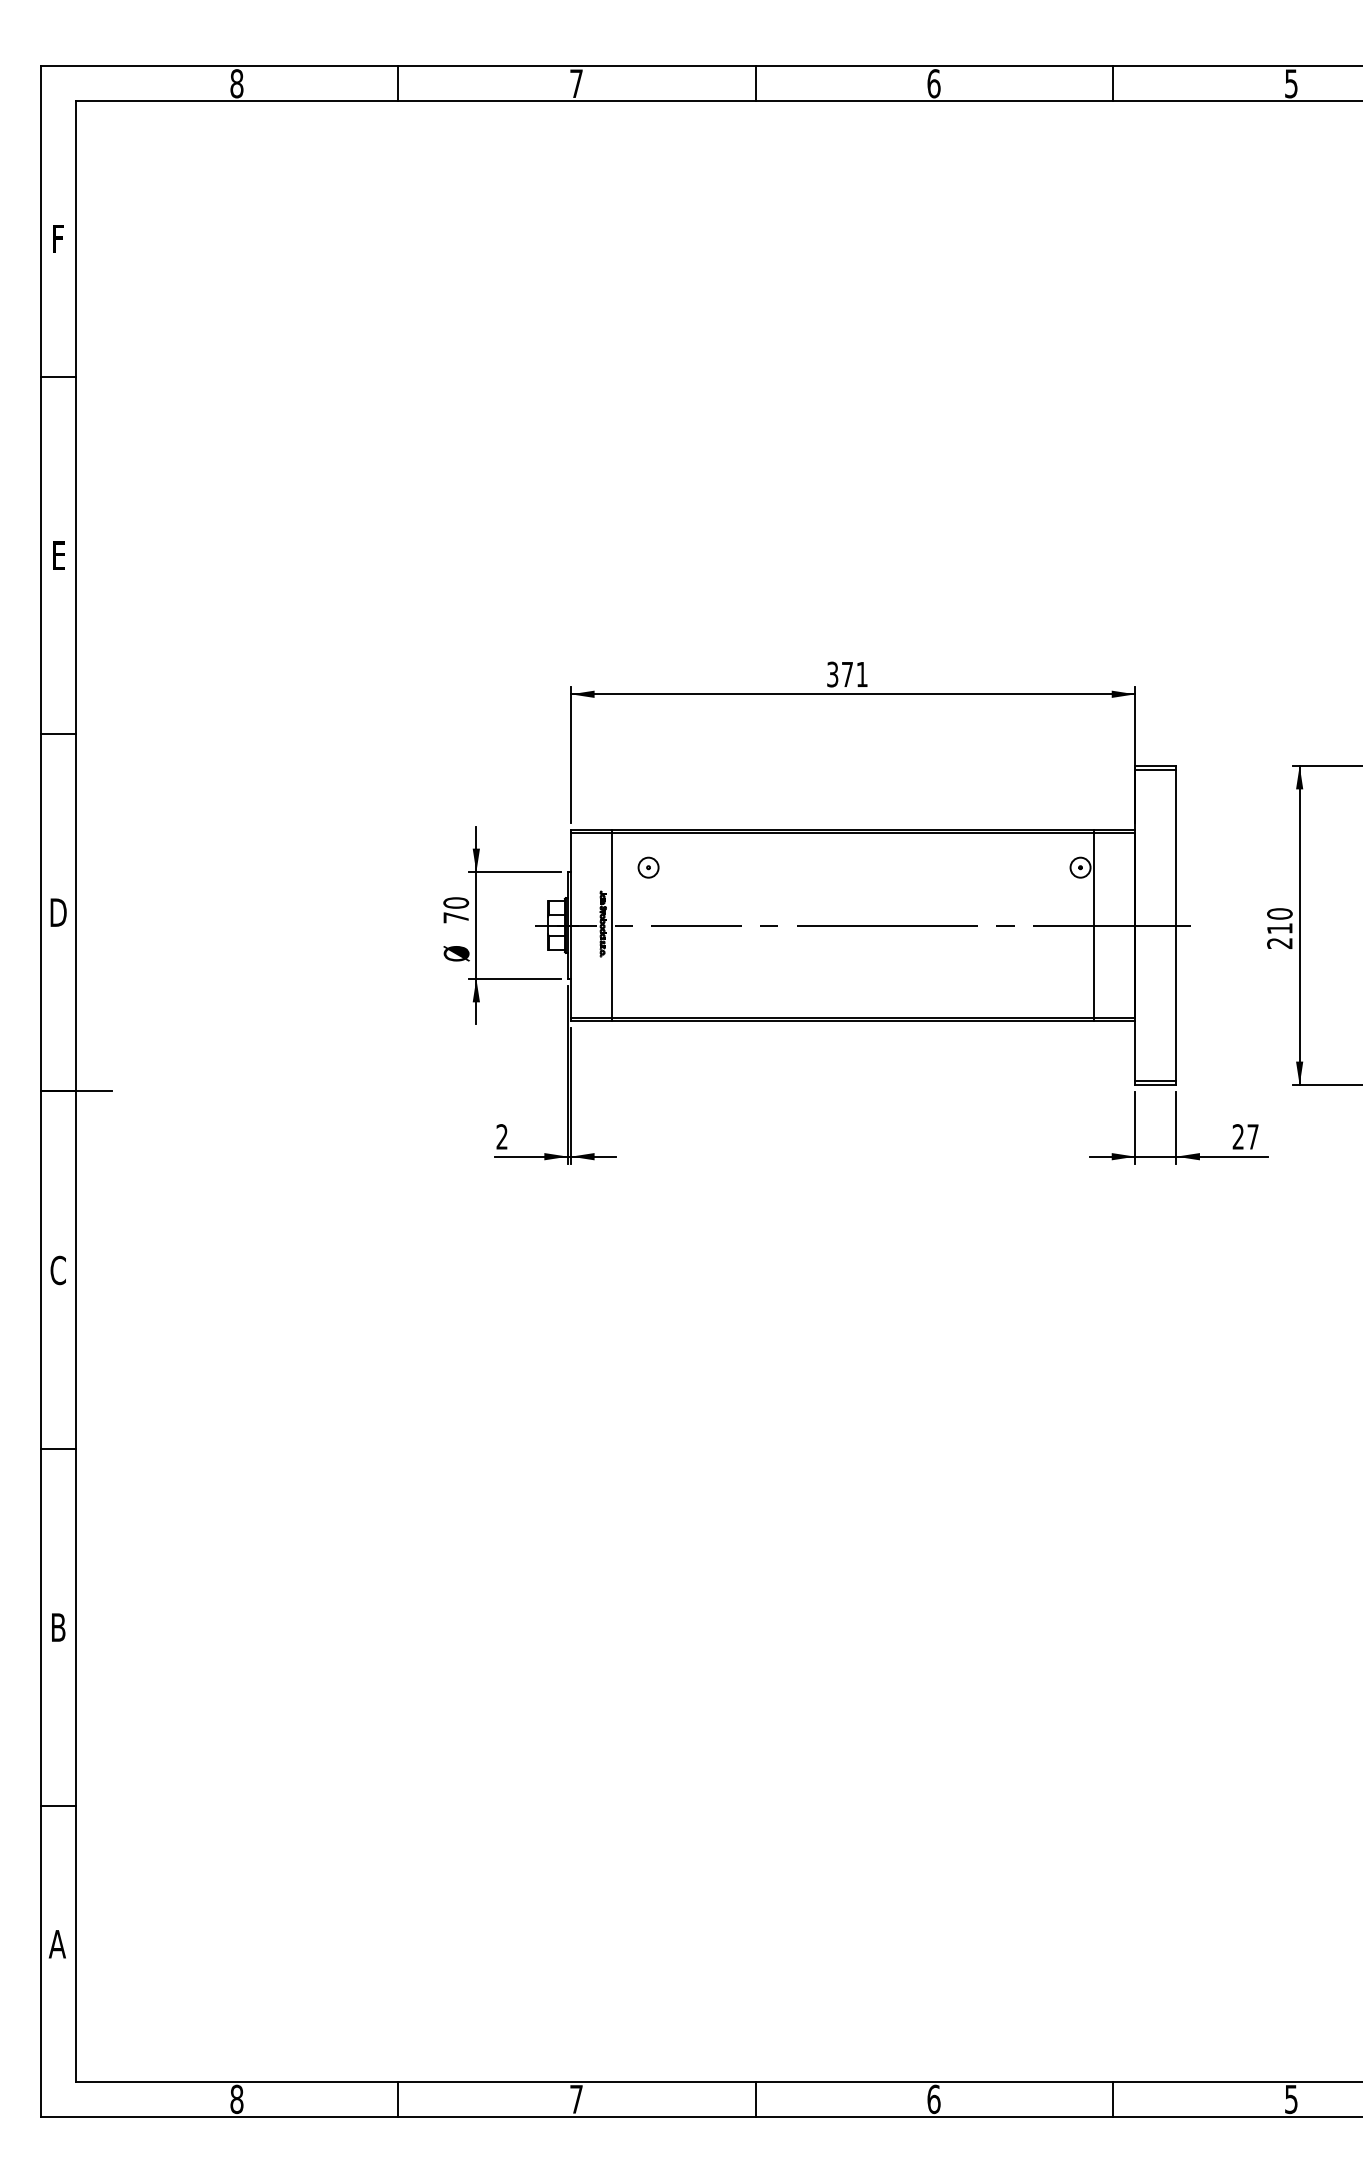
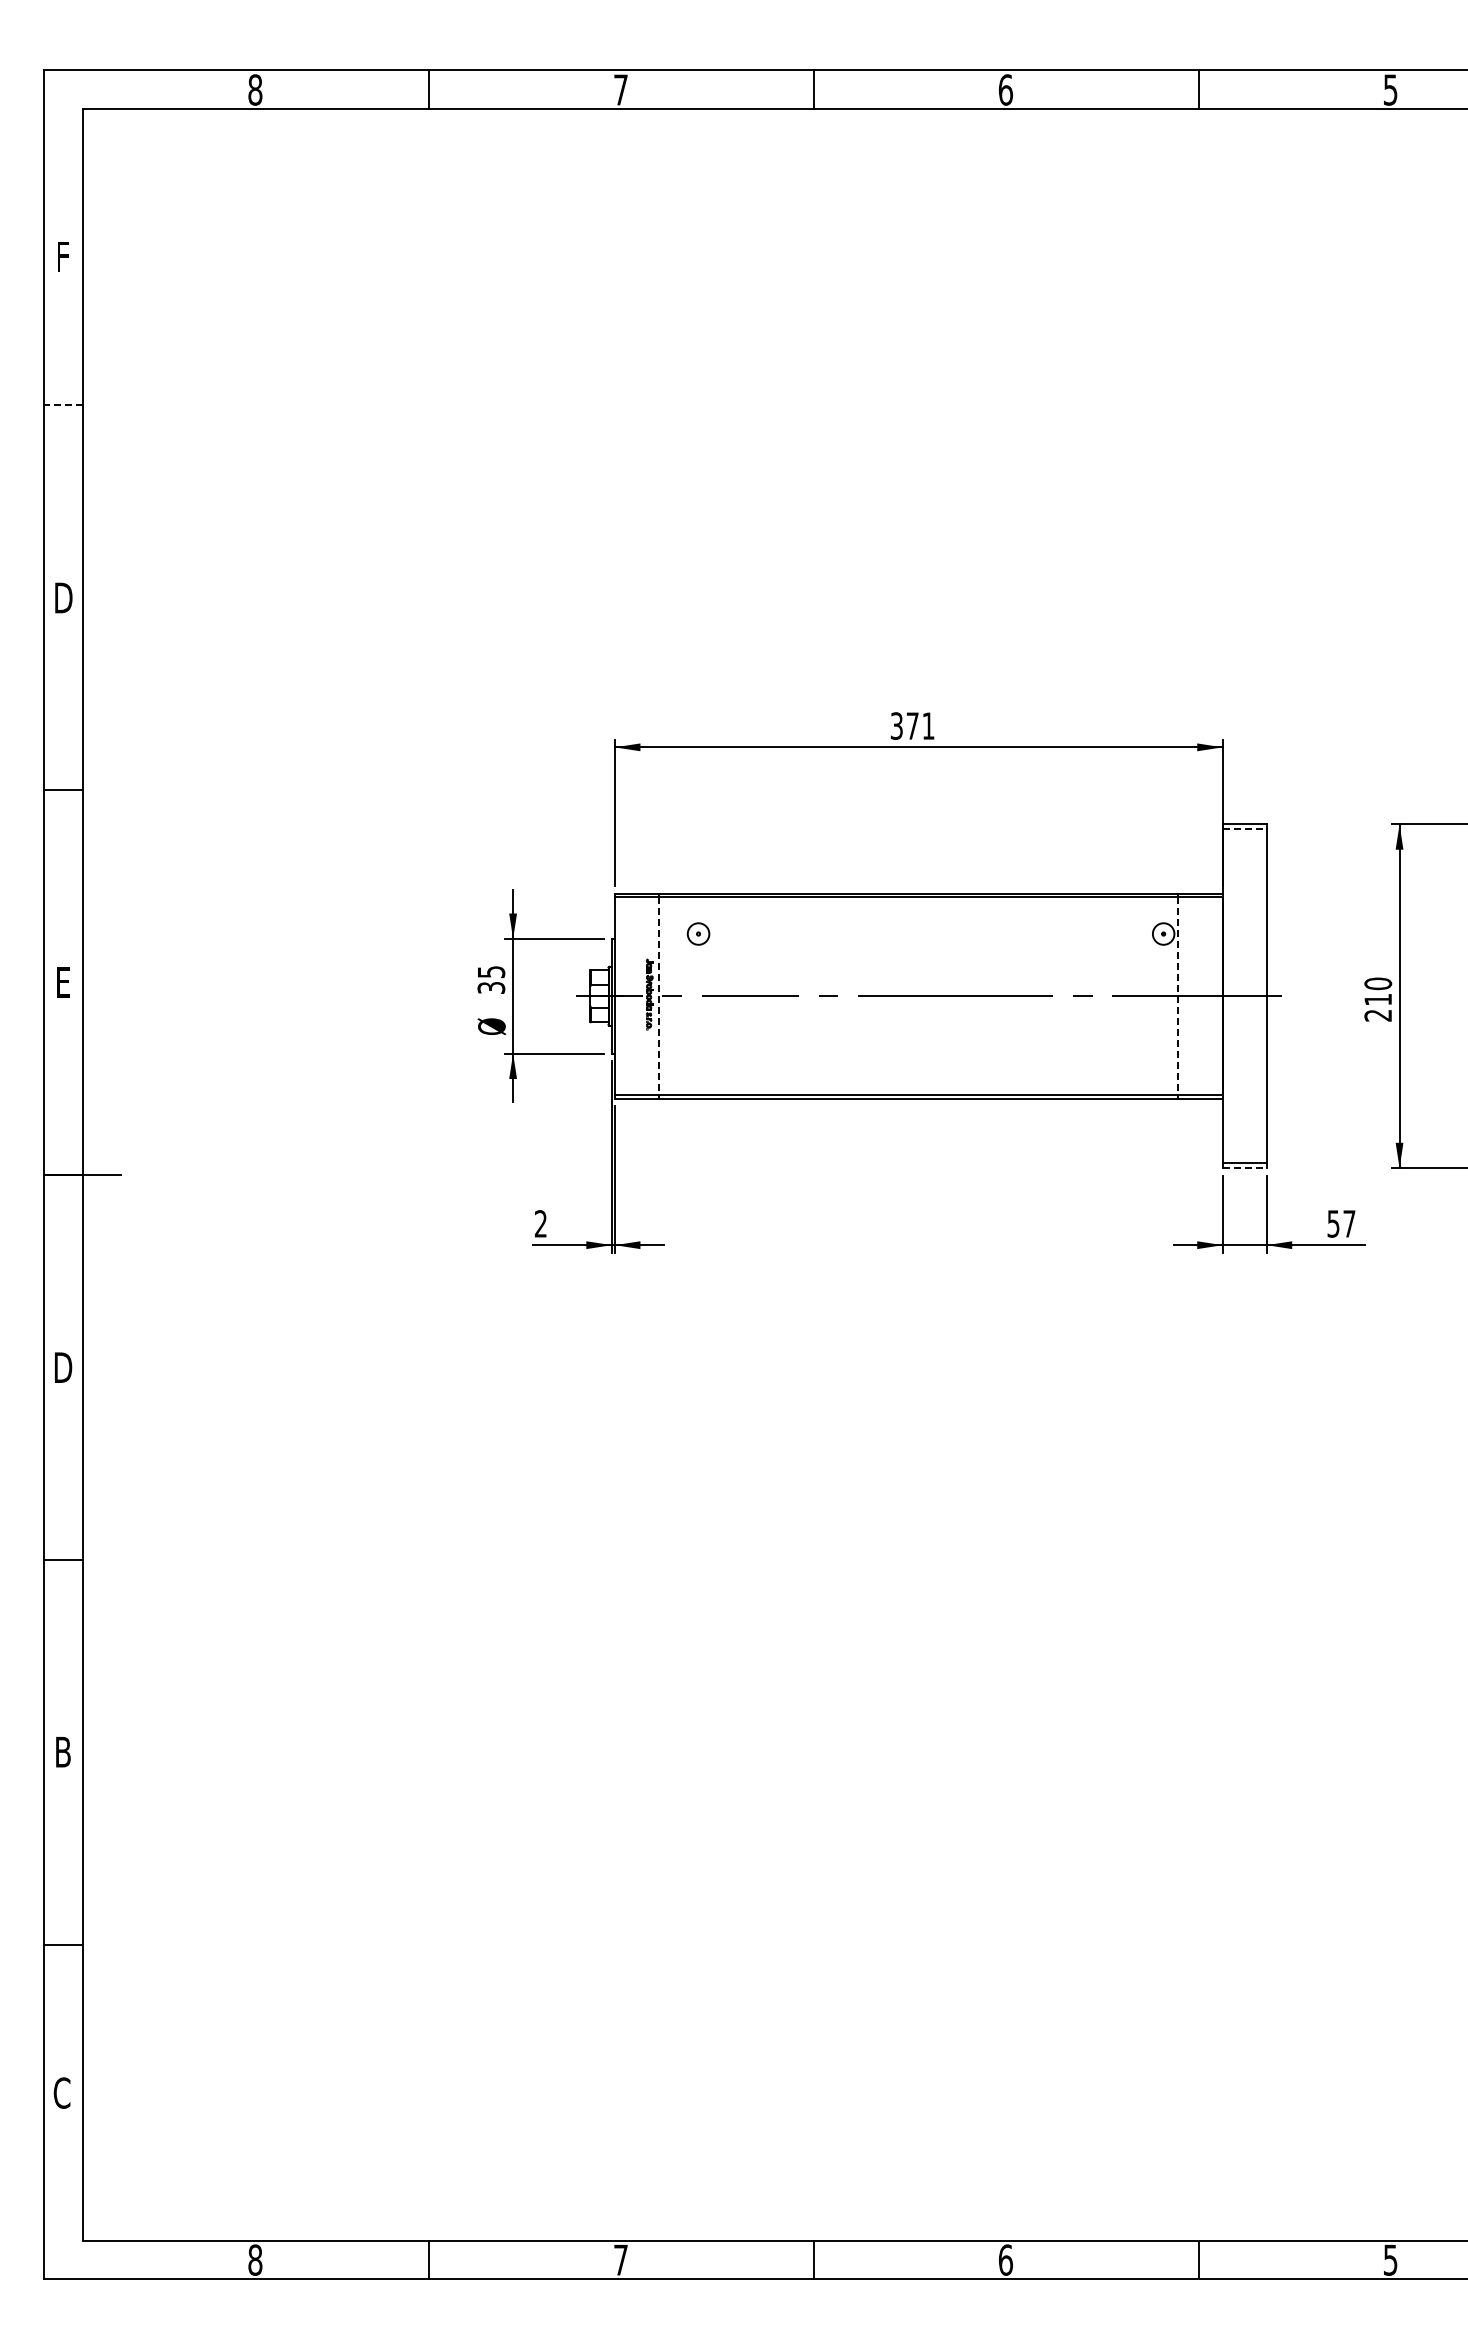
line: (57, 376) -> (62, 405), solid -> dashed
text: (58, 555) -> (63, 597), E -> D
line: (1156, 770) -> (1245, 829), solid -> dashed
text: (456, 909) -> (491, 979), 70 -> 35
text: (58, 912) -> (63, 982), D -> E
line: (612, 925) -> (659, 996), solid -> dashed
line: (1094, 925) -> (1178, 996), solid -> dashed
line: (1156, 1085) -> (1245, 1168), solid -> dashed
text: (1238, 1136) -> (1333, 1223), 27 -> 57
text: (58, 1270) -> (63, 1367), C -> D
text: (56, 1943) -> (61, 2092), A -> C

